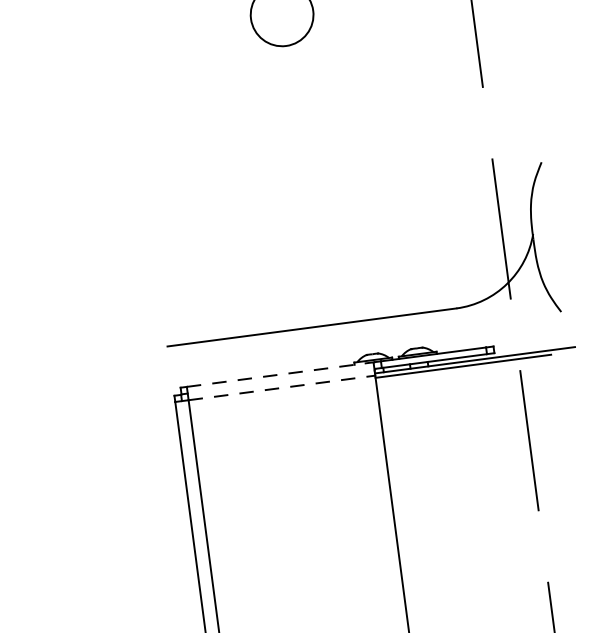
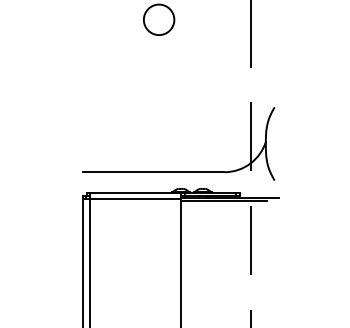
line: (282, 373) -> (136, 192), dashed -> solid
line: (282, 387) -> (135, 199), dashed -> solid

